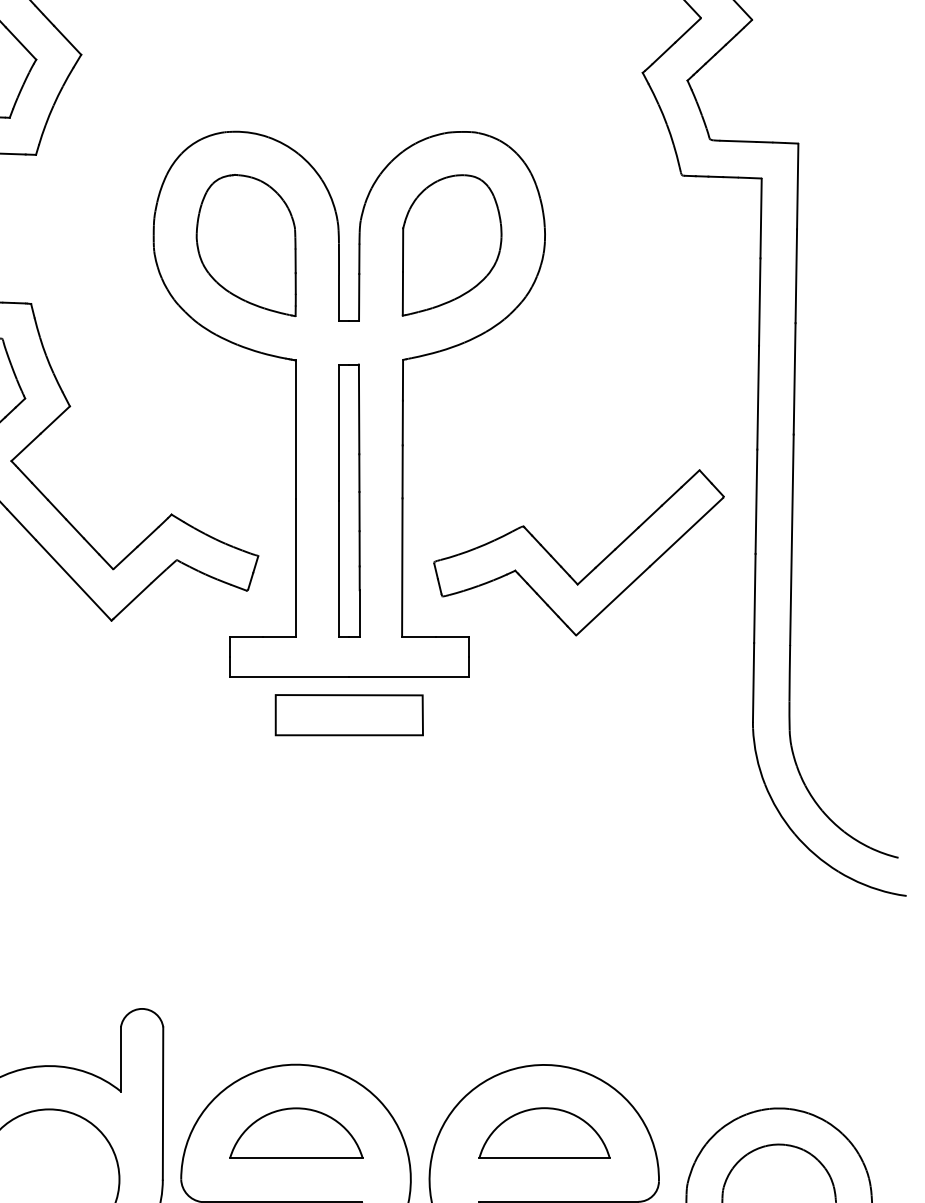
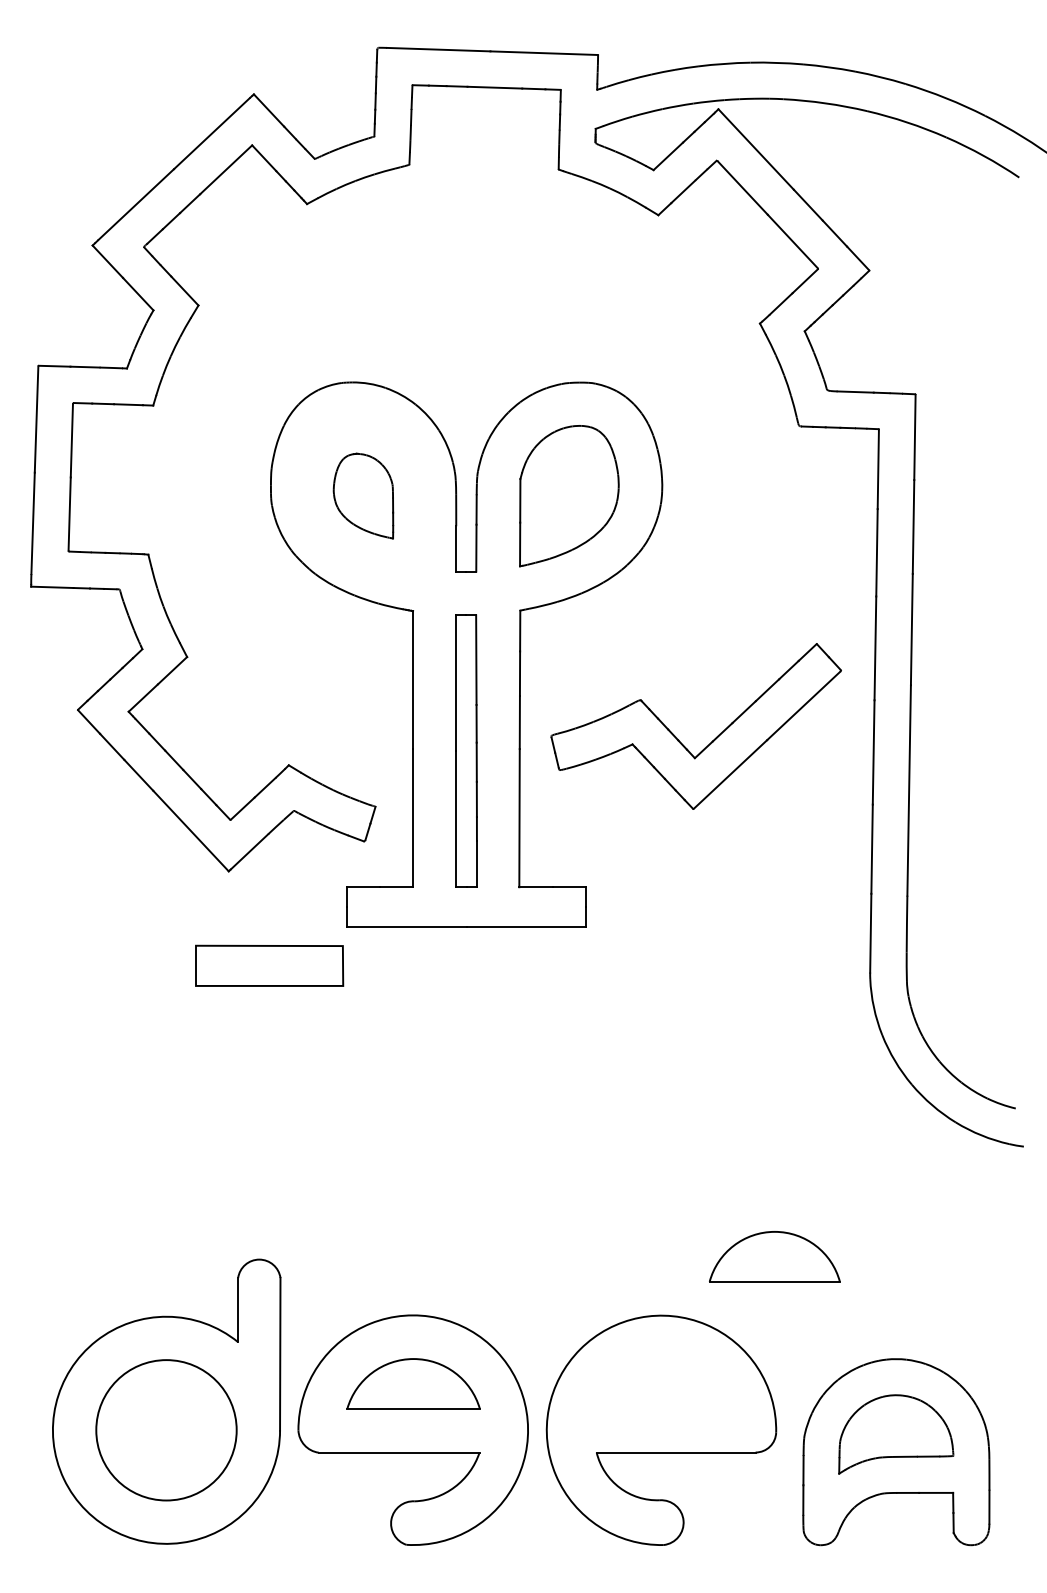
part: (246, 244) -> (363, 495), size x0.6
part: (563, 567) -> (680, 741), moved
part: (349, 714) -> (269, 965), moved
part: (544, 1132) -> (774, 1256), moved

